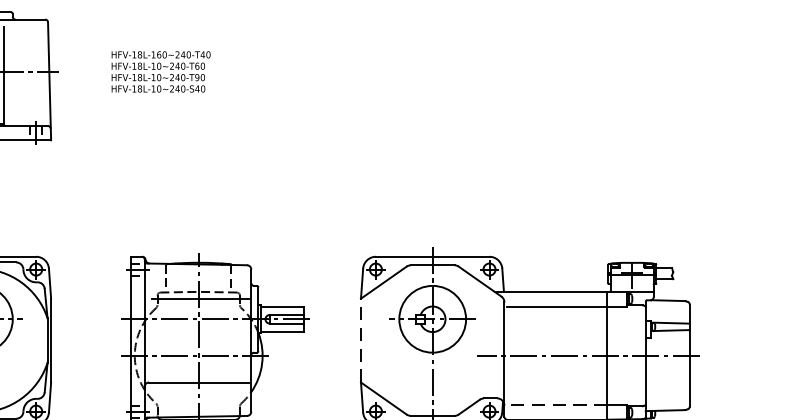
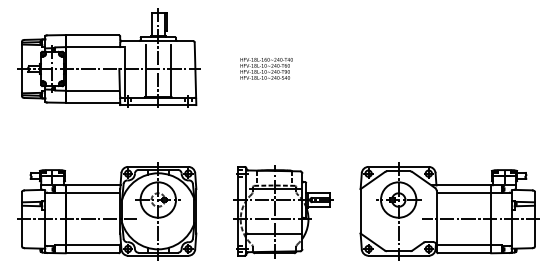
text: (160, 71) -> (266, 68), moved
line: (360, 339) -> (360, 210), dashed -> solid
line: (556, 405) -> (464, 245), dashed -> solid

